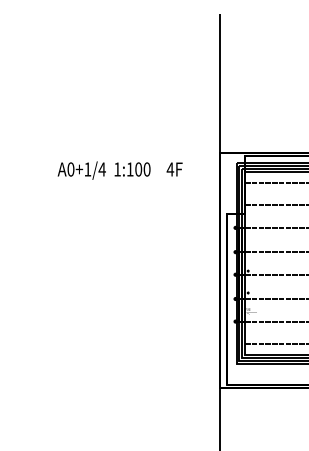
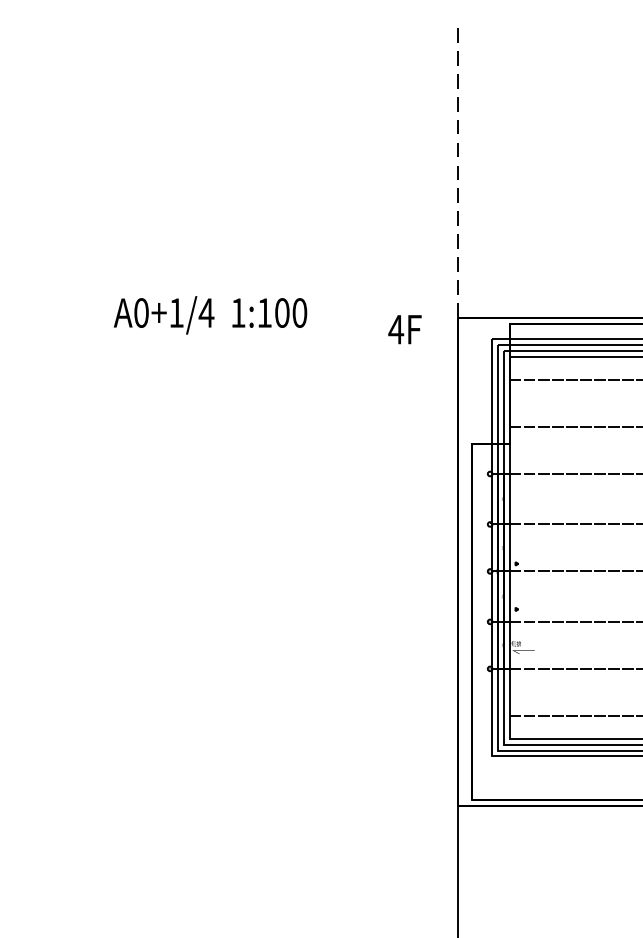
line: (219, 83) -> (456, 173), solid -> dashed
text: (174, 169) -> (404, 329), moved
text: (103, 170) -> (209, 315), moved

